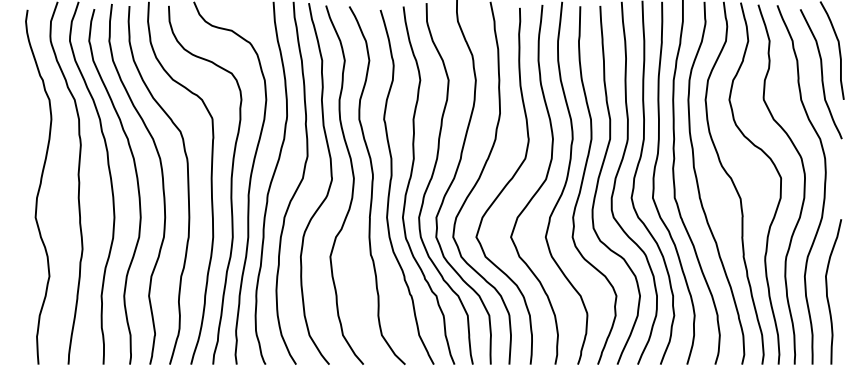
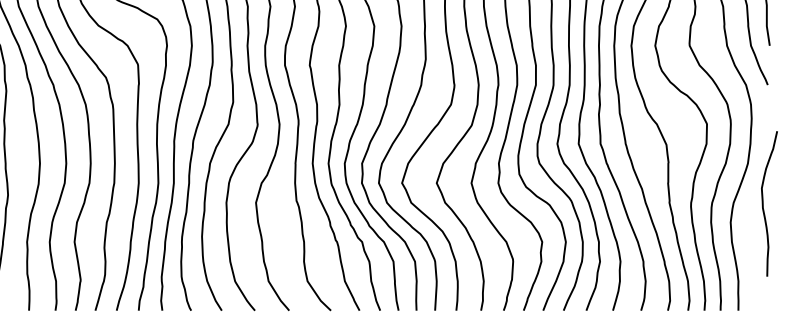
curve: (827, 291) -> (763, 203), moved

